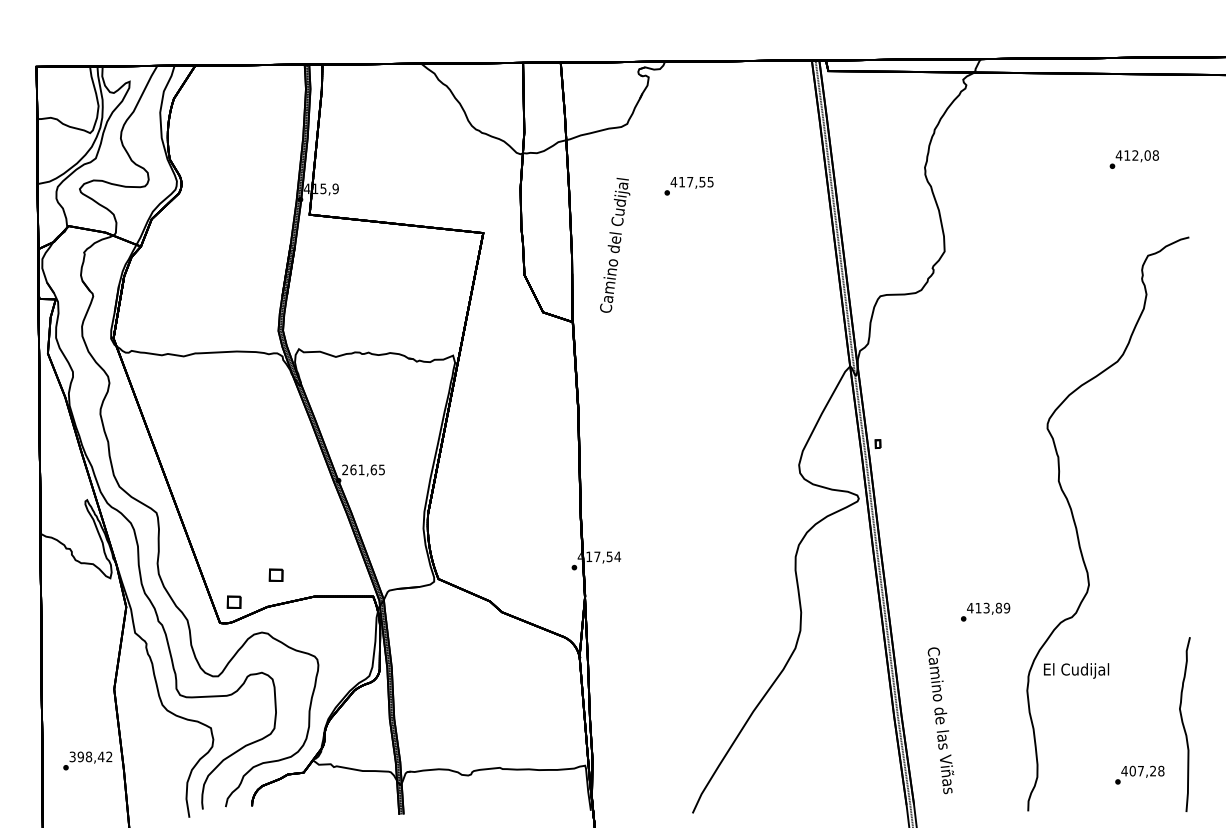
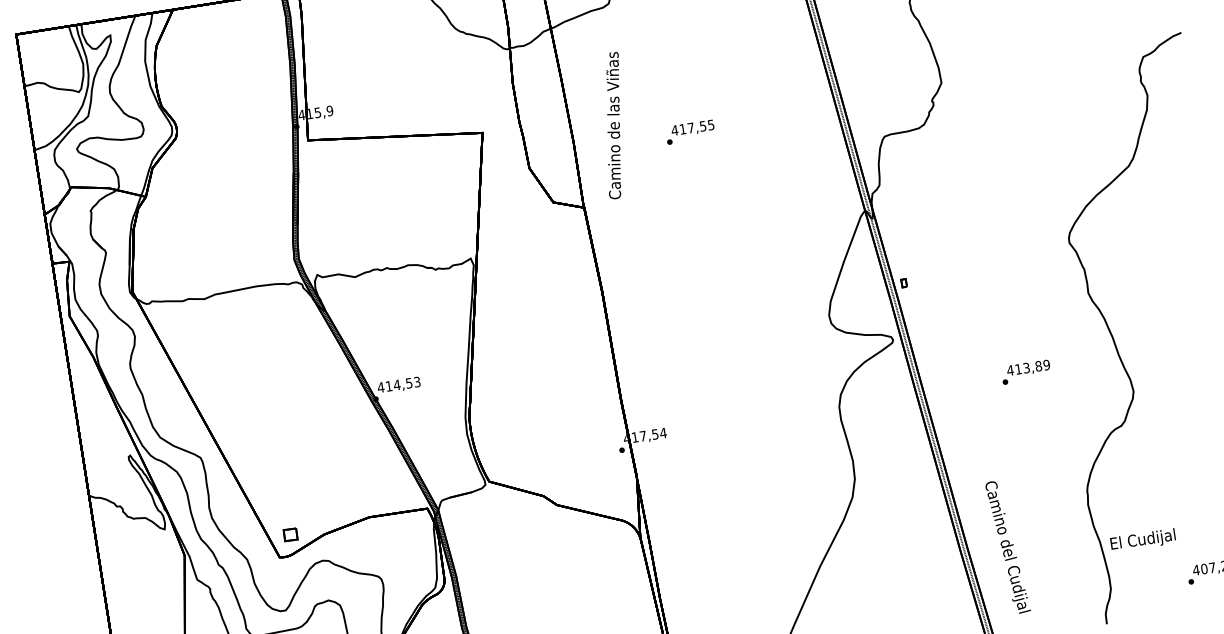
text: (688, 186) -> (689, 132), moved
text: (614, 245) -> (614, 125), Camino del Cudijal -> Camino de las Viñas
text: (362, 469) -> (397, 384), 261,65 -> 414,53
part: (275, 574) -> (327, 501), removed
text: (985, 611) -> (1025, 371), moved
text: (1076, 670) -> (1143, 540), moved
text: (941, 720) -> (1007, 547), Camino de las Viñas -> Camino del Cudijal

